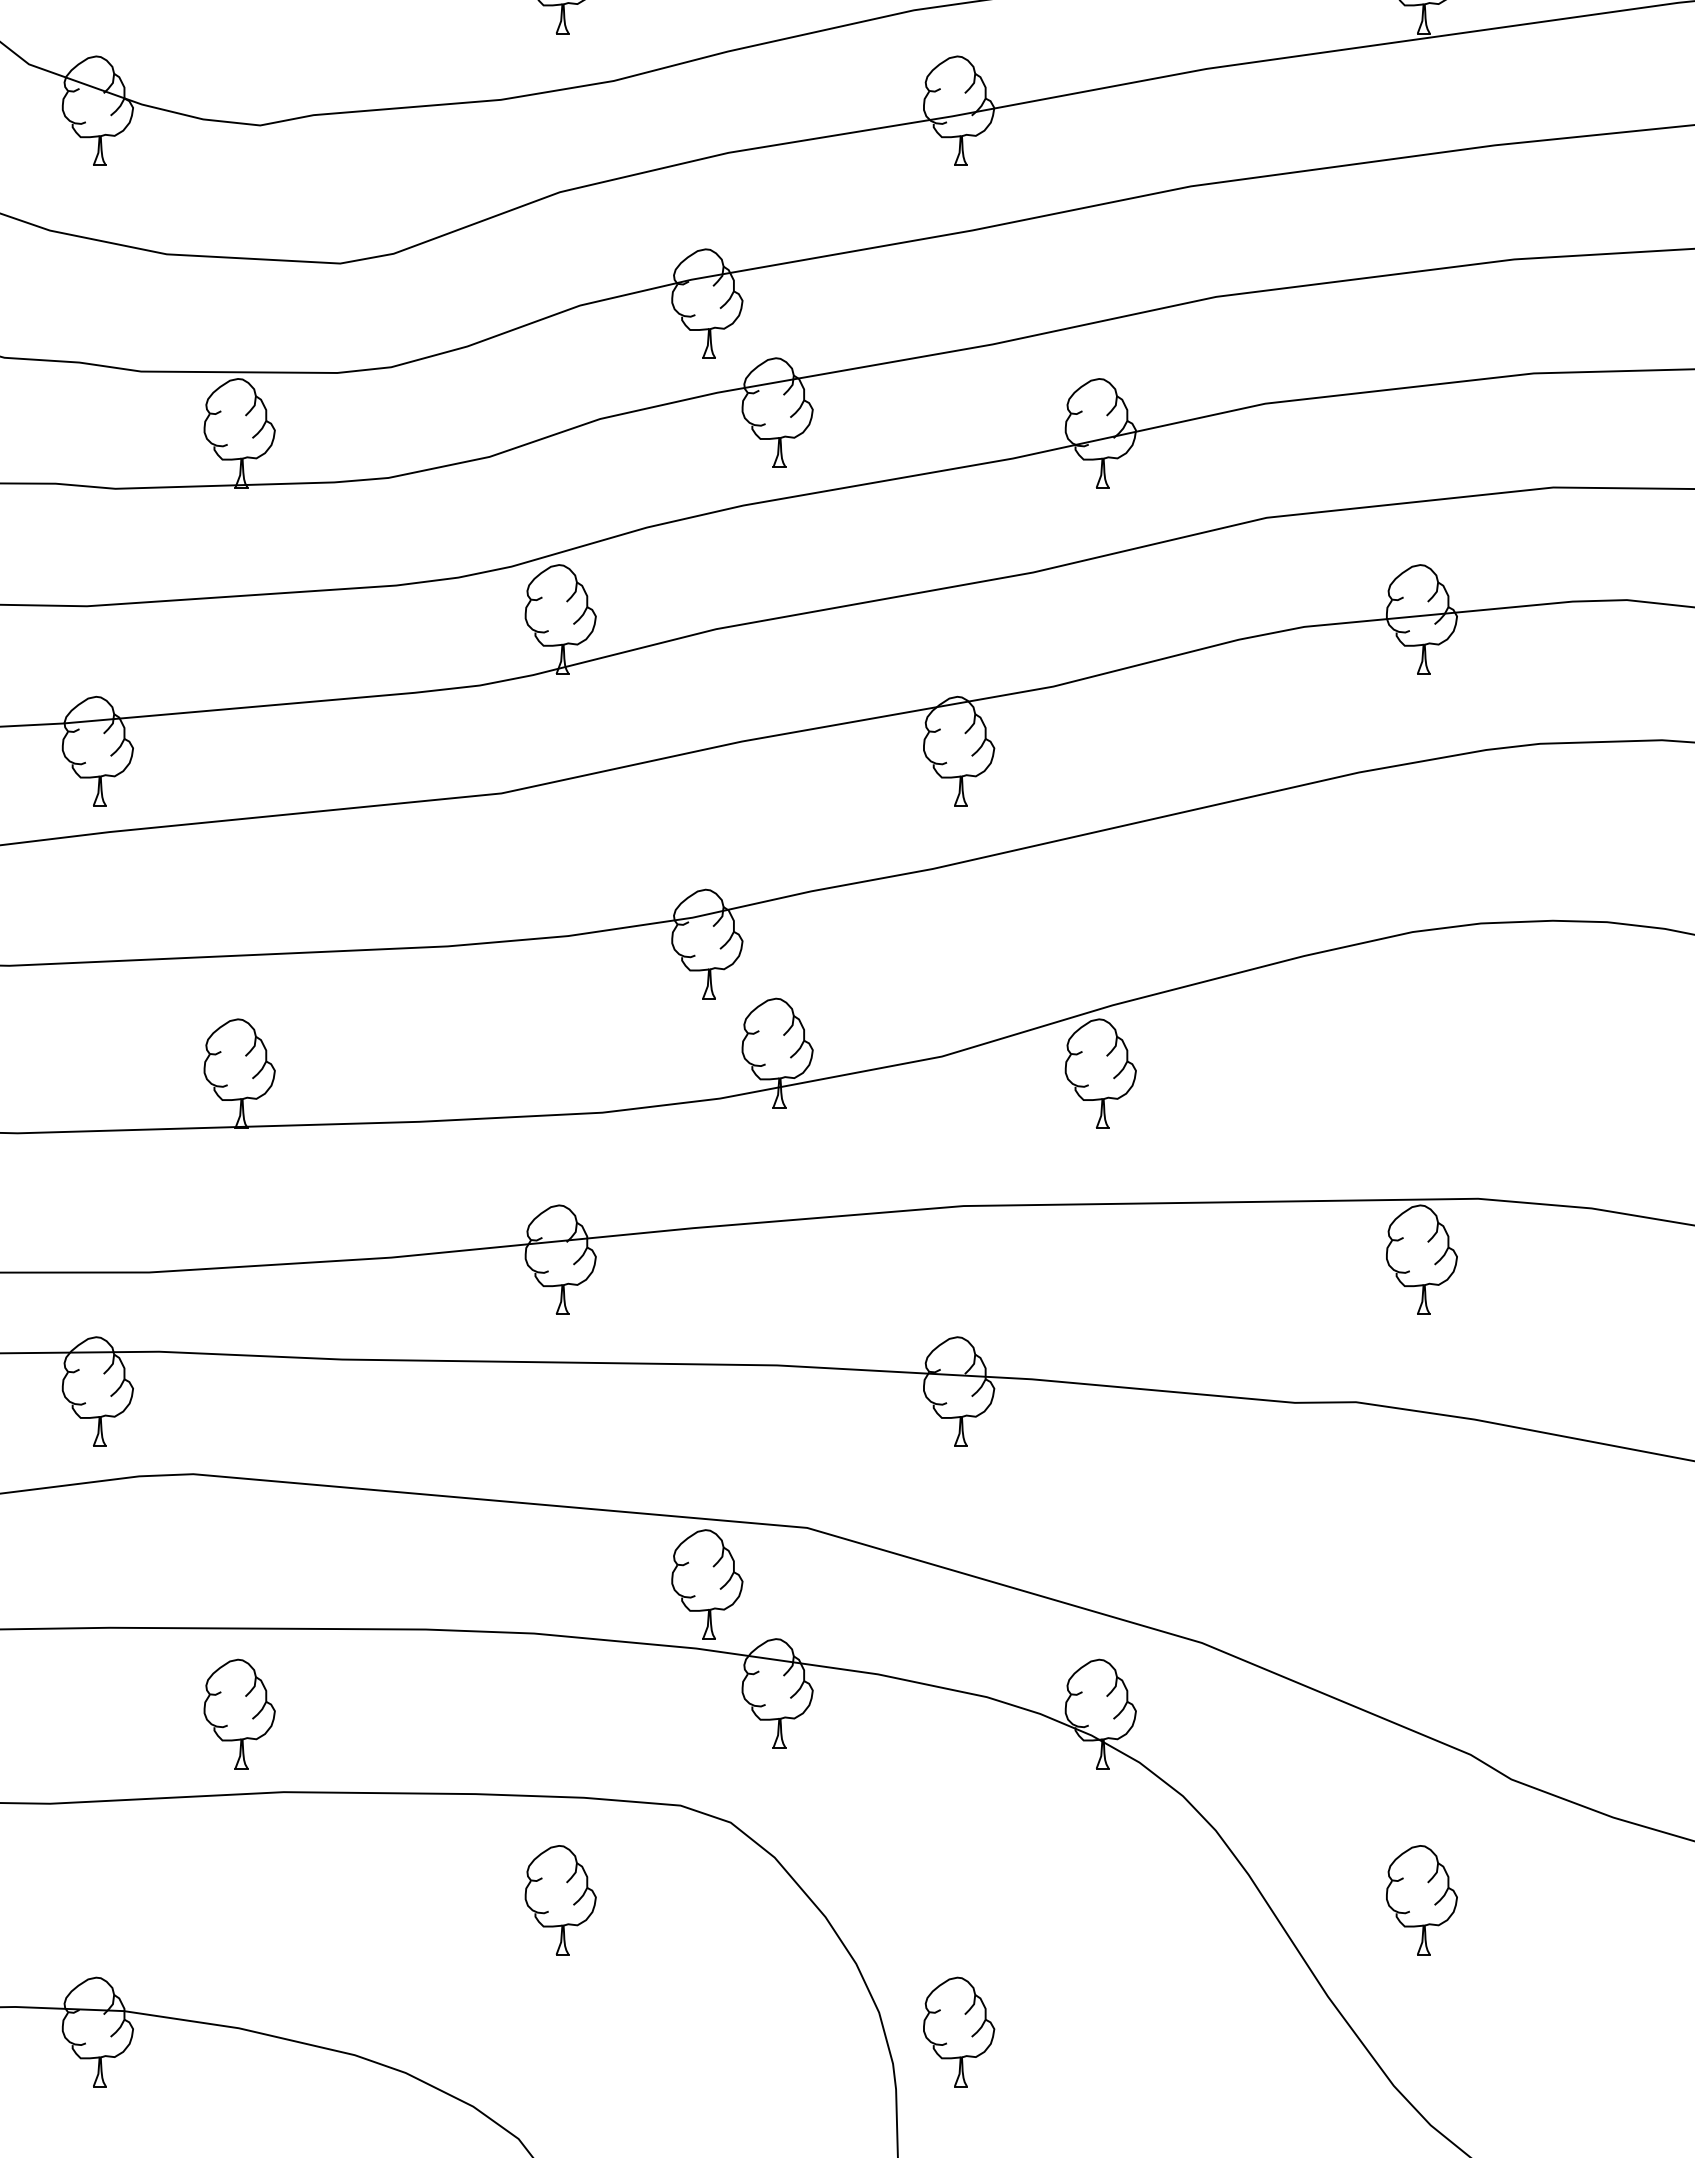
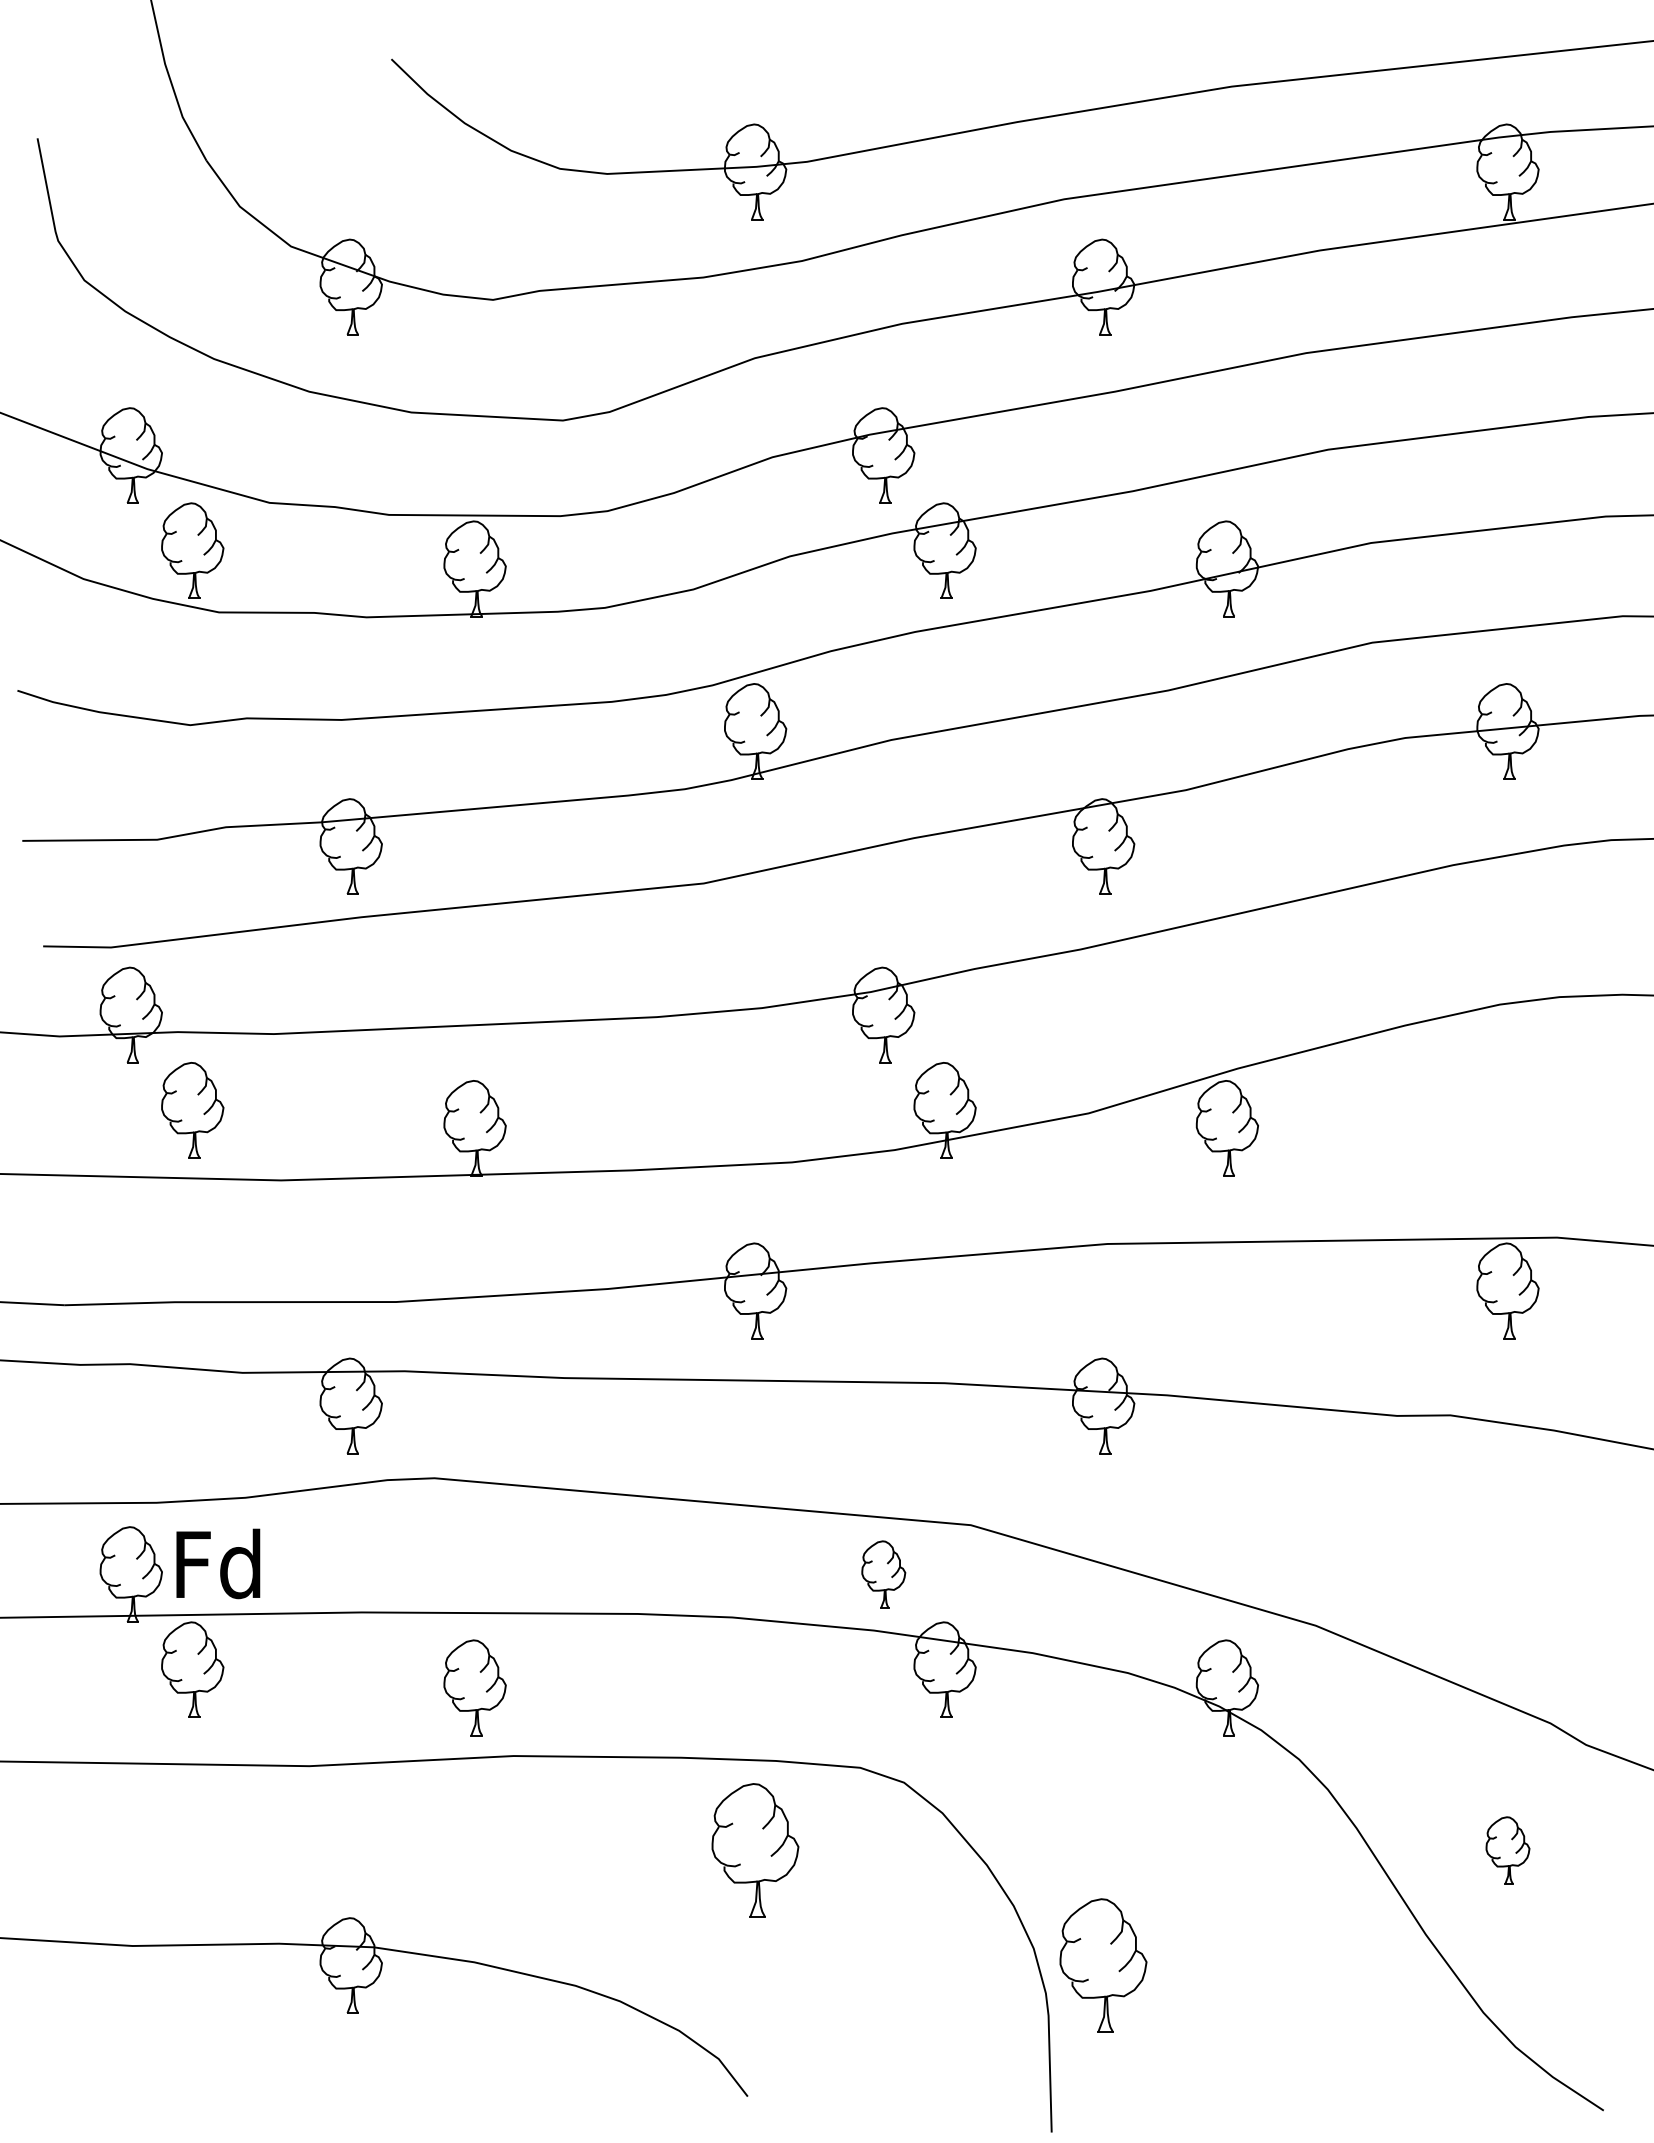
part: (707, 1584) -> (883, 1574), size x0.7
part: (560, 1900) -> (755, 1850), size x1.4
part: (1421, 1900) -> (1507, 1850), size x0.7
part: (958, 2031) -> (1103, 1965), size x1.4

